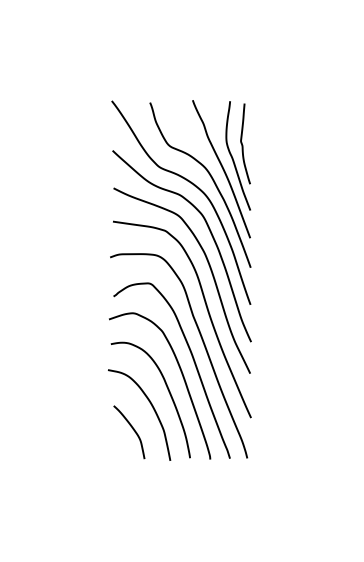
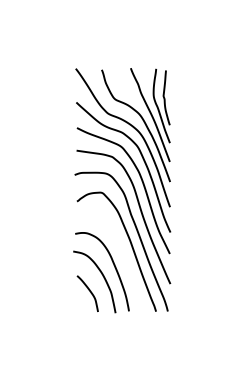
curve: (182, 377) -> (123, 256), removed

